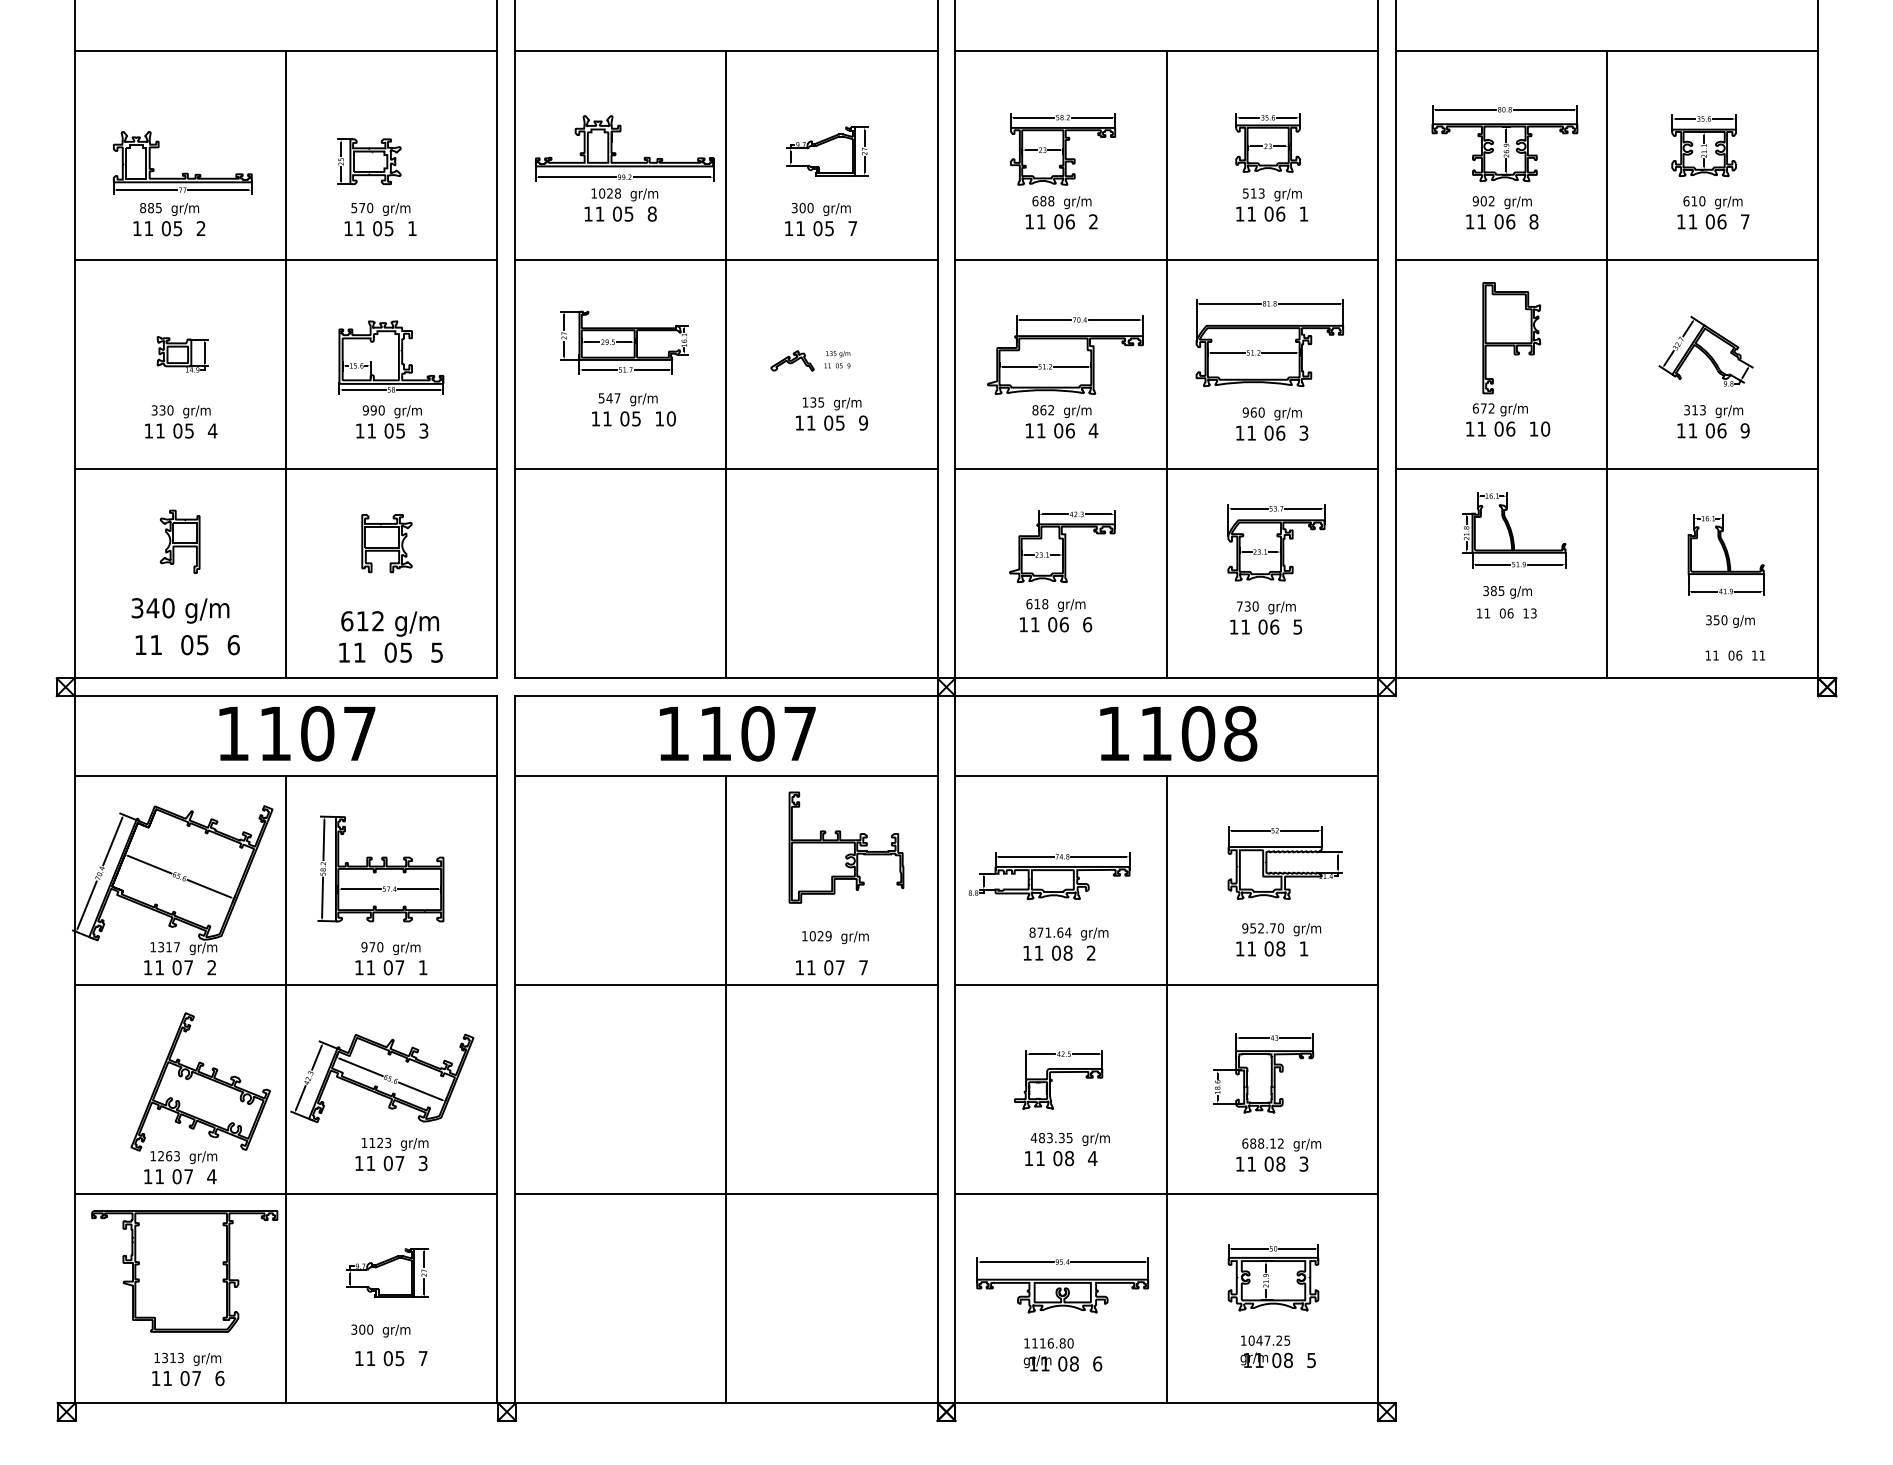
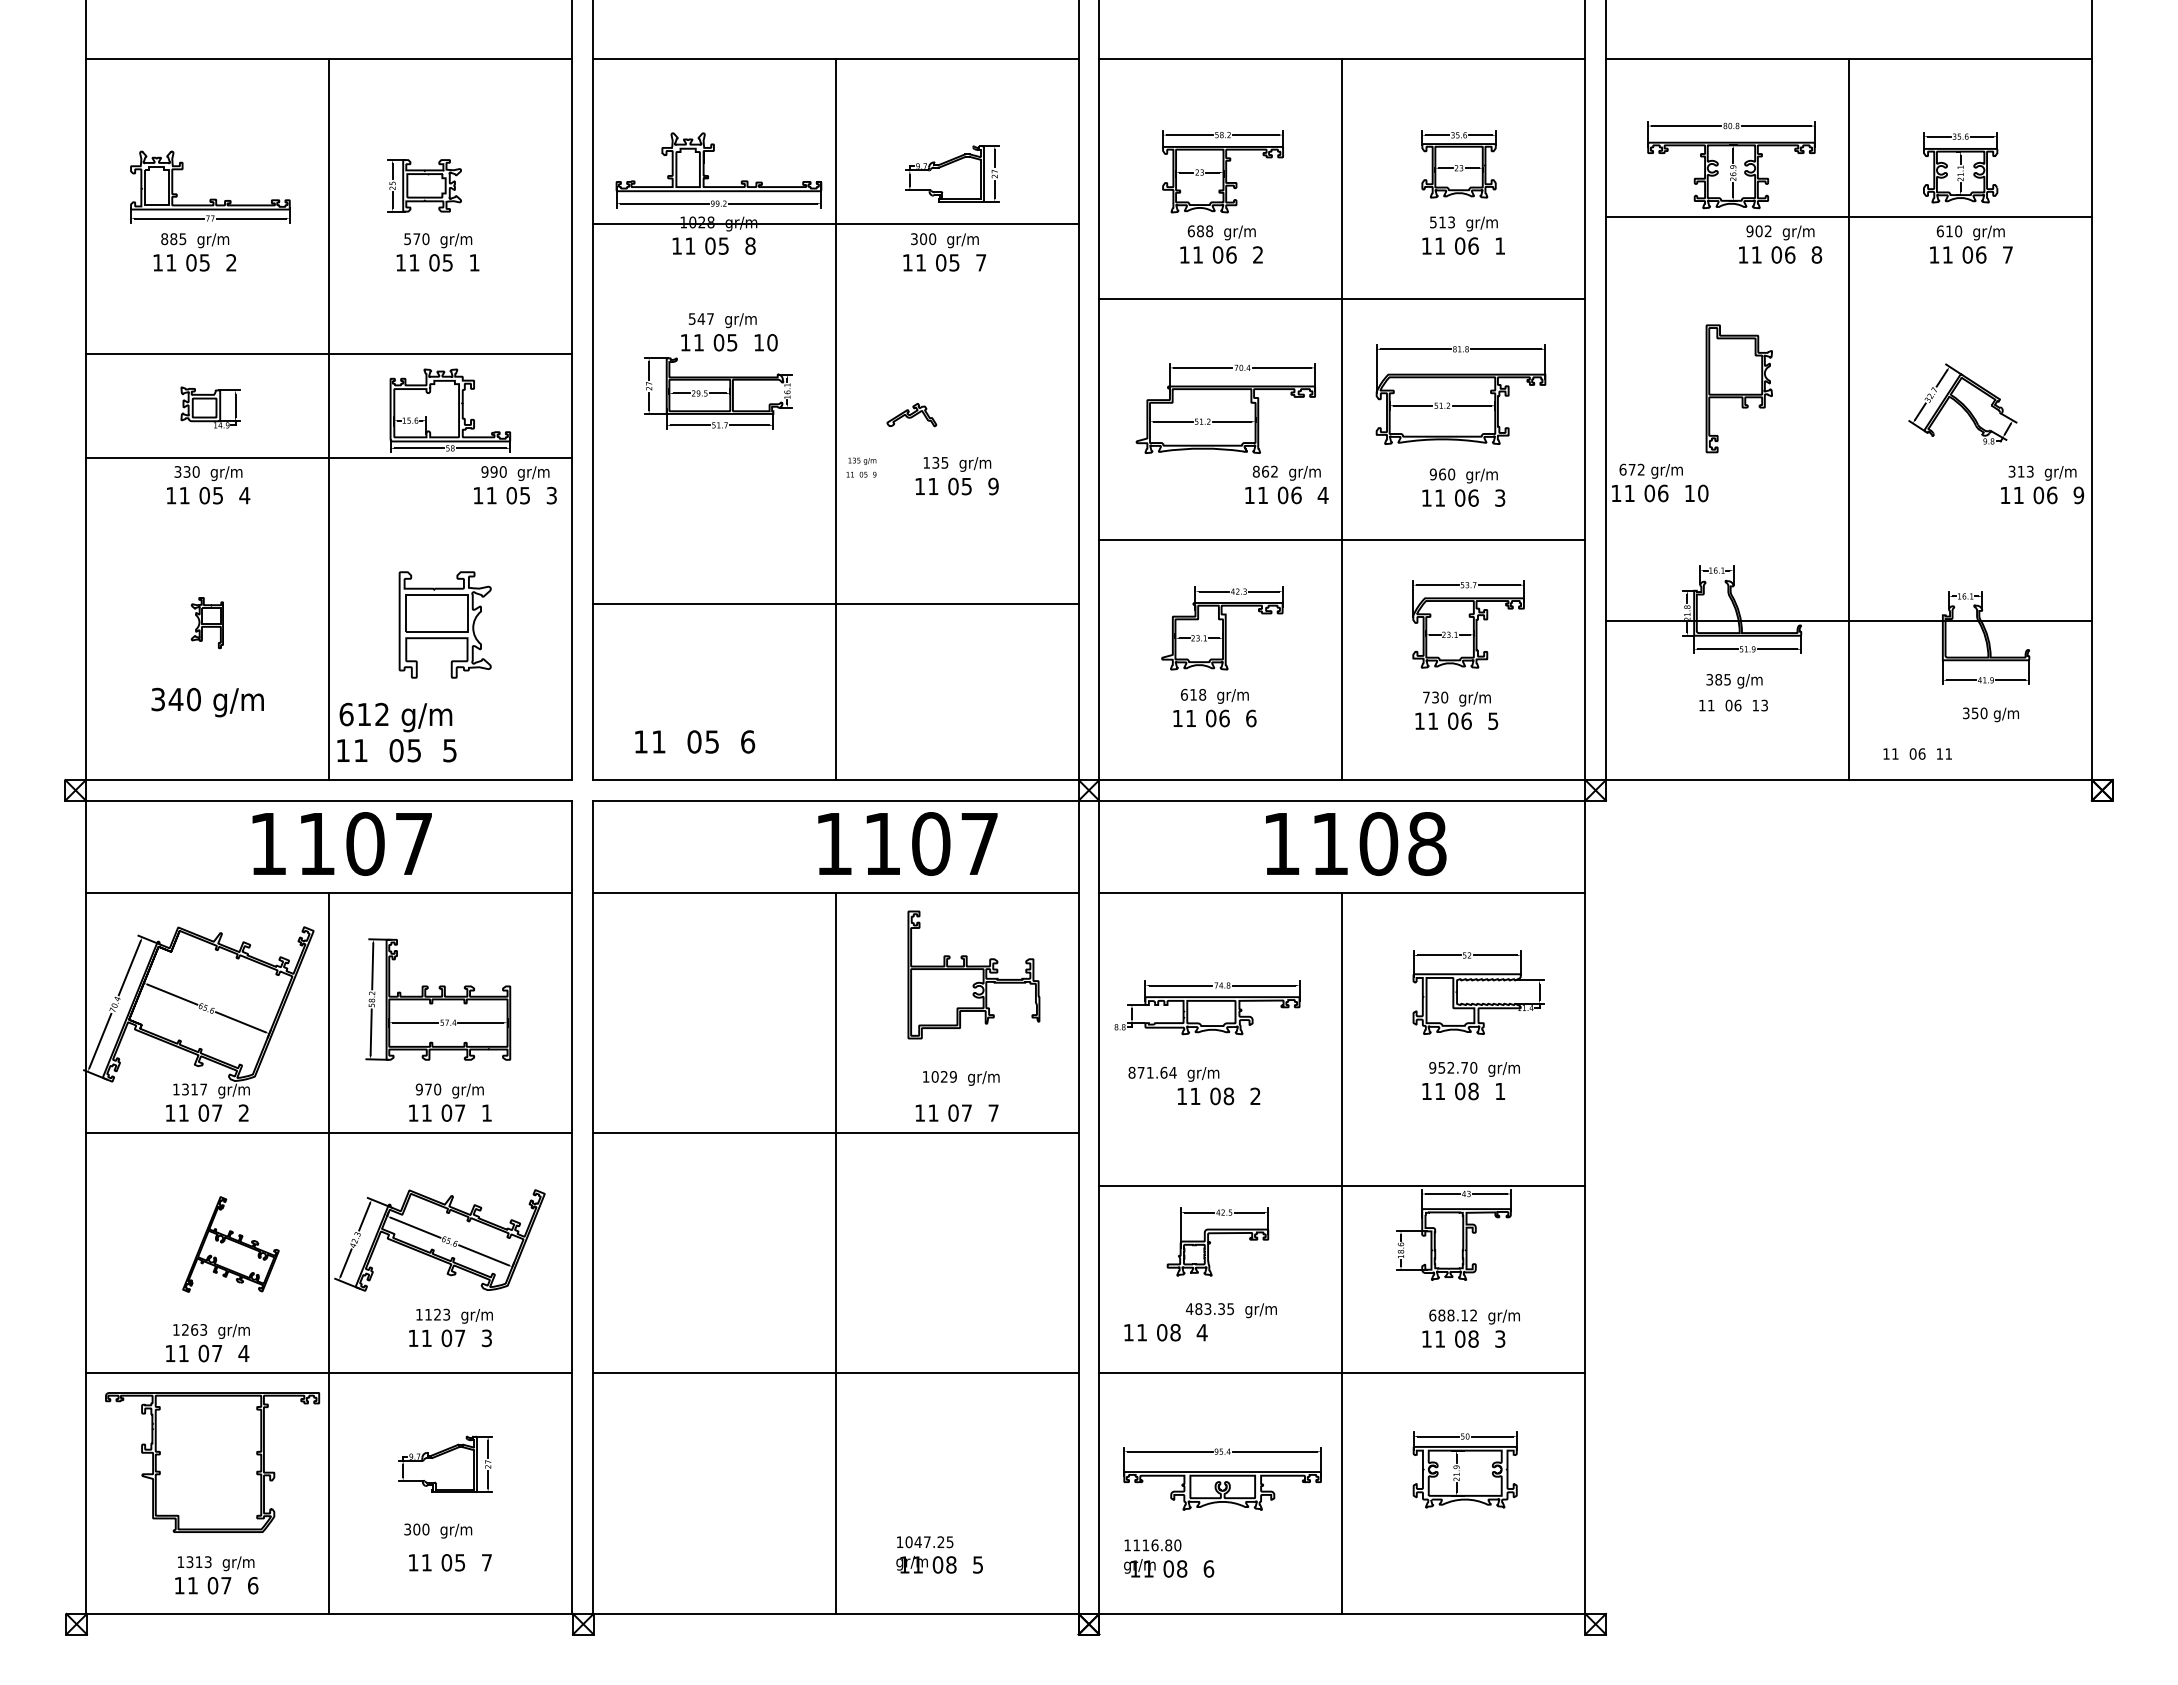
text: (1502, 212) -> (1780, 244), moved
line: (285, 260) -> (328, 354), moved
line: (726, 260) -> (835, 224), moved
line: (1606, 260) -> (1848, 217), moved
text: (837, 359) -> (861, 467), moved
text: (634, 410) -> (729, 332), moved
text: (1508, 419) -> (1660, 482), moved
text: (1061, 421) -> (1286, 484), moved
text: (1713, 421) -> (2042, 484), moved
text: (392, 422) -> (515, 485), moved
line: (285, 469) -> (328, 457), moved
line: (726, 469) -> (835, 603), moved
line: (1606, 469) -> (1848, 620), moved
part: (180, 541) -> (207, 622), size x0.7
part: (387, 543) -> (445, 625), size x1.6
text: (390, 636) -> (396, 732), moved
text: (188, 644) -> (695, 741), moved
text: (1735, 655) -> (1917, 753), moved
text: (737, 733) -> (907, 843), moved
text: (1068, 933) -> (1173, 1073), moved
line: (1166, 985) -> (1342, 1186), moved
part: (200, 1081) -> (230, 1244), size x0.6
text: (1060, 1158) -> (1165, 1332), moved
text: (1278, 1351) -> (939, 1554), moved
text: (1063, 1354) -> (1169, 1558), moved

